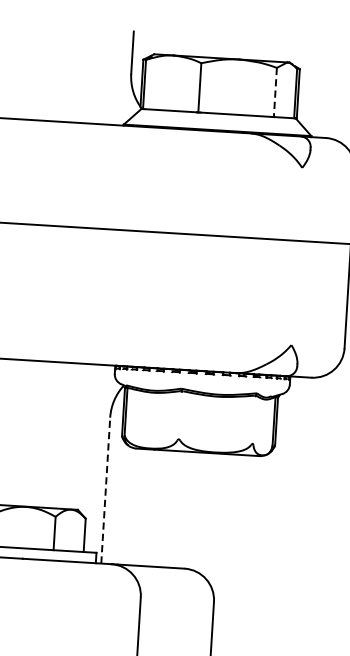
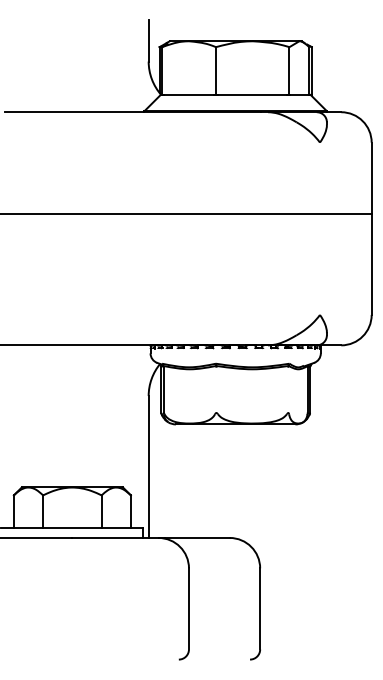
line: (275, 92) -> (289, 71), dashed -> solid
line: (105, 491) -> (148, 467), dashed -> solid

